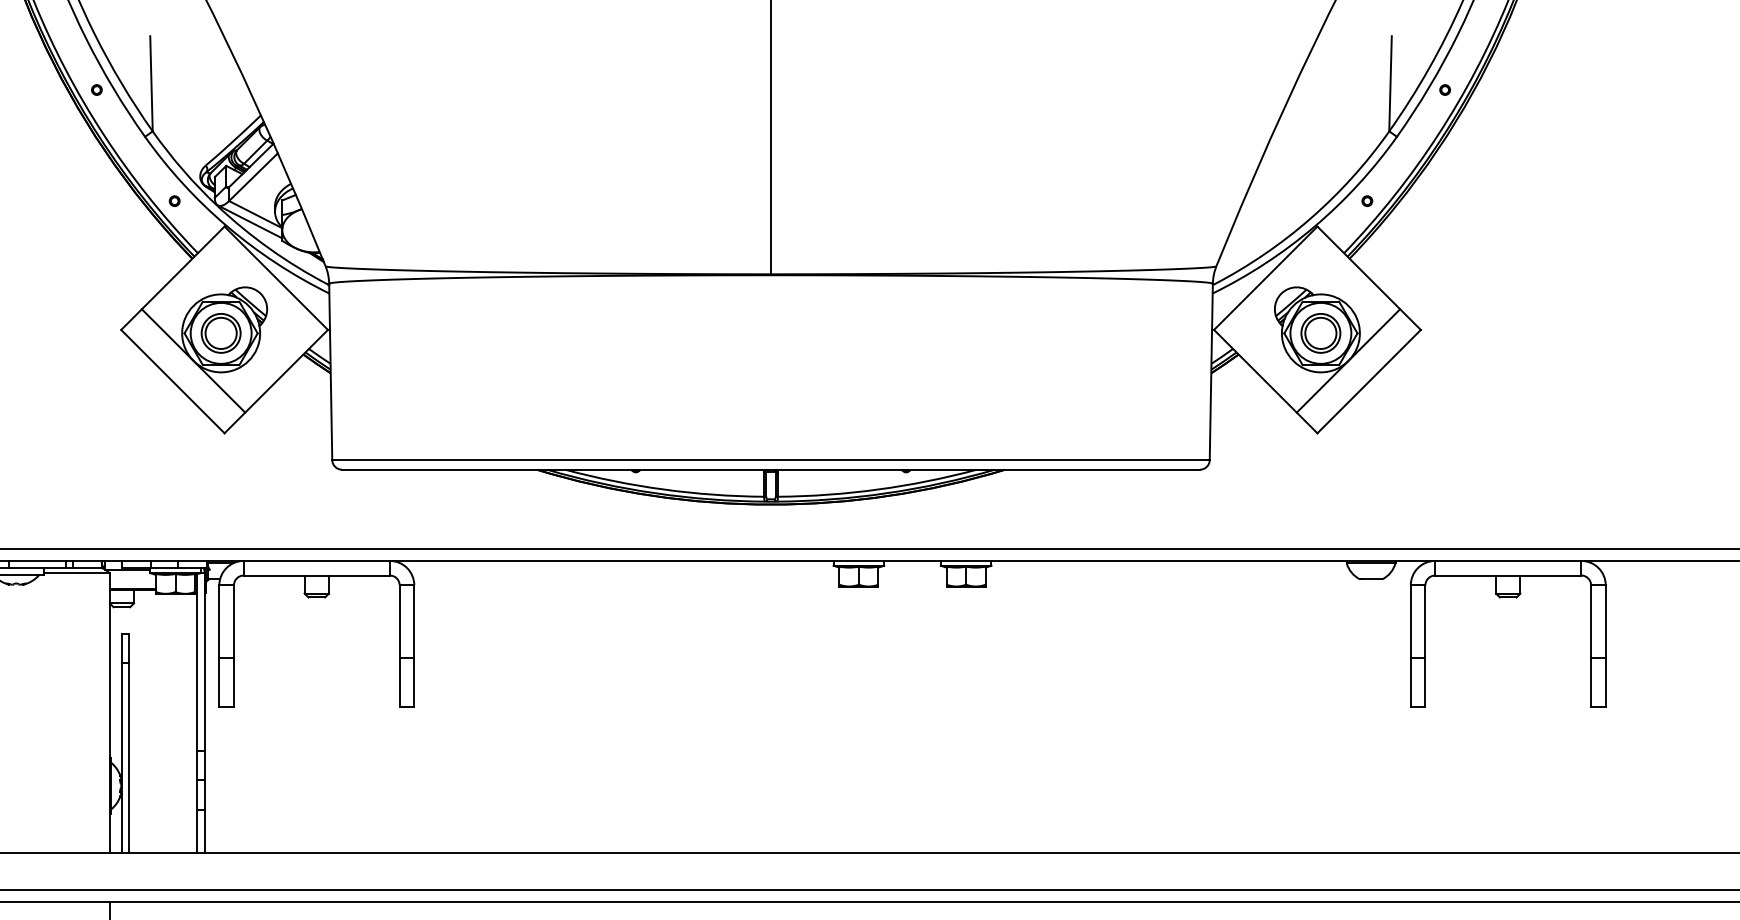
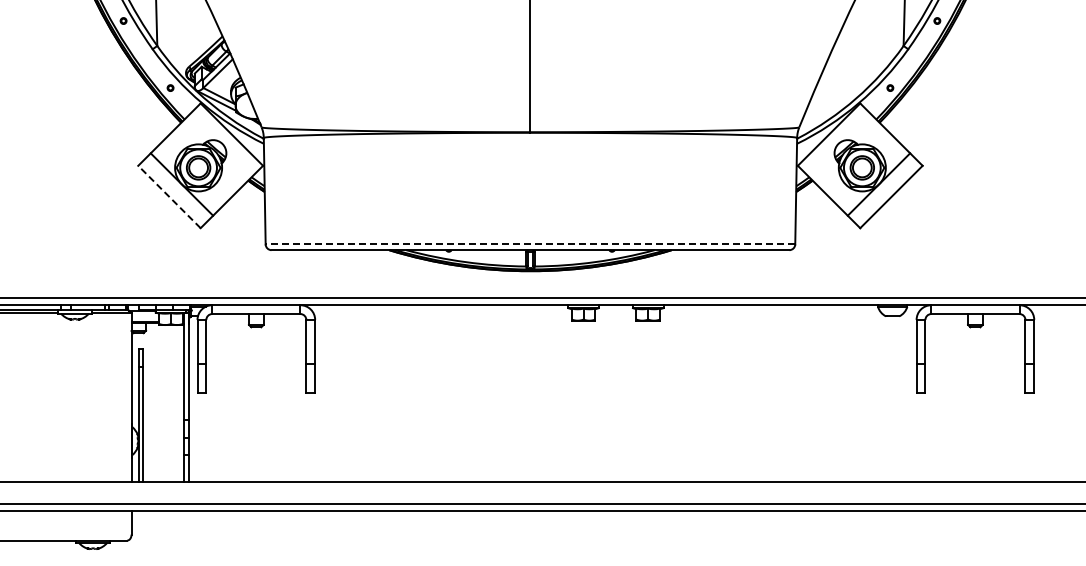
line: (172, 380) -> (169, 196), solid -> dashed
line: (771, 460) -> (530, 244), solid -> dashed

